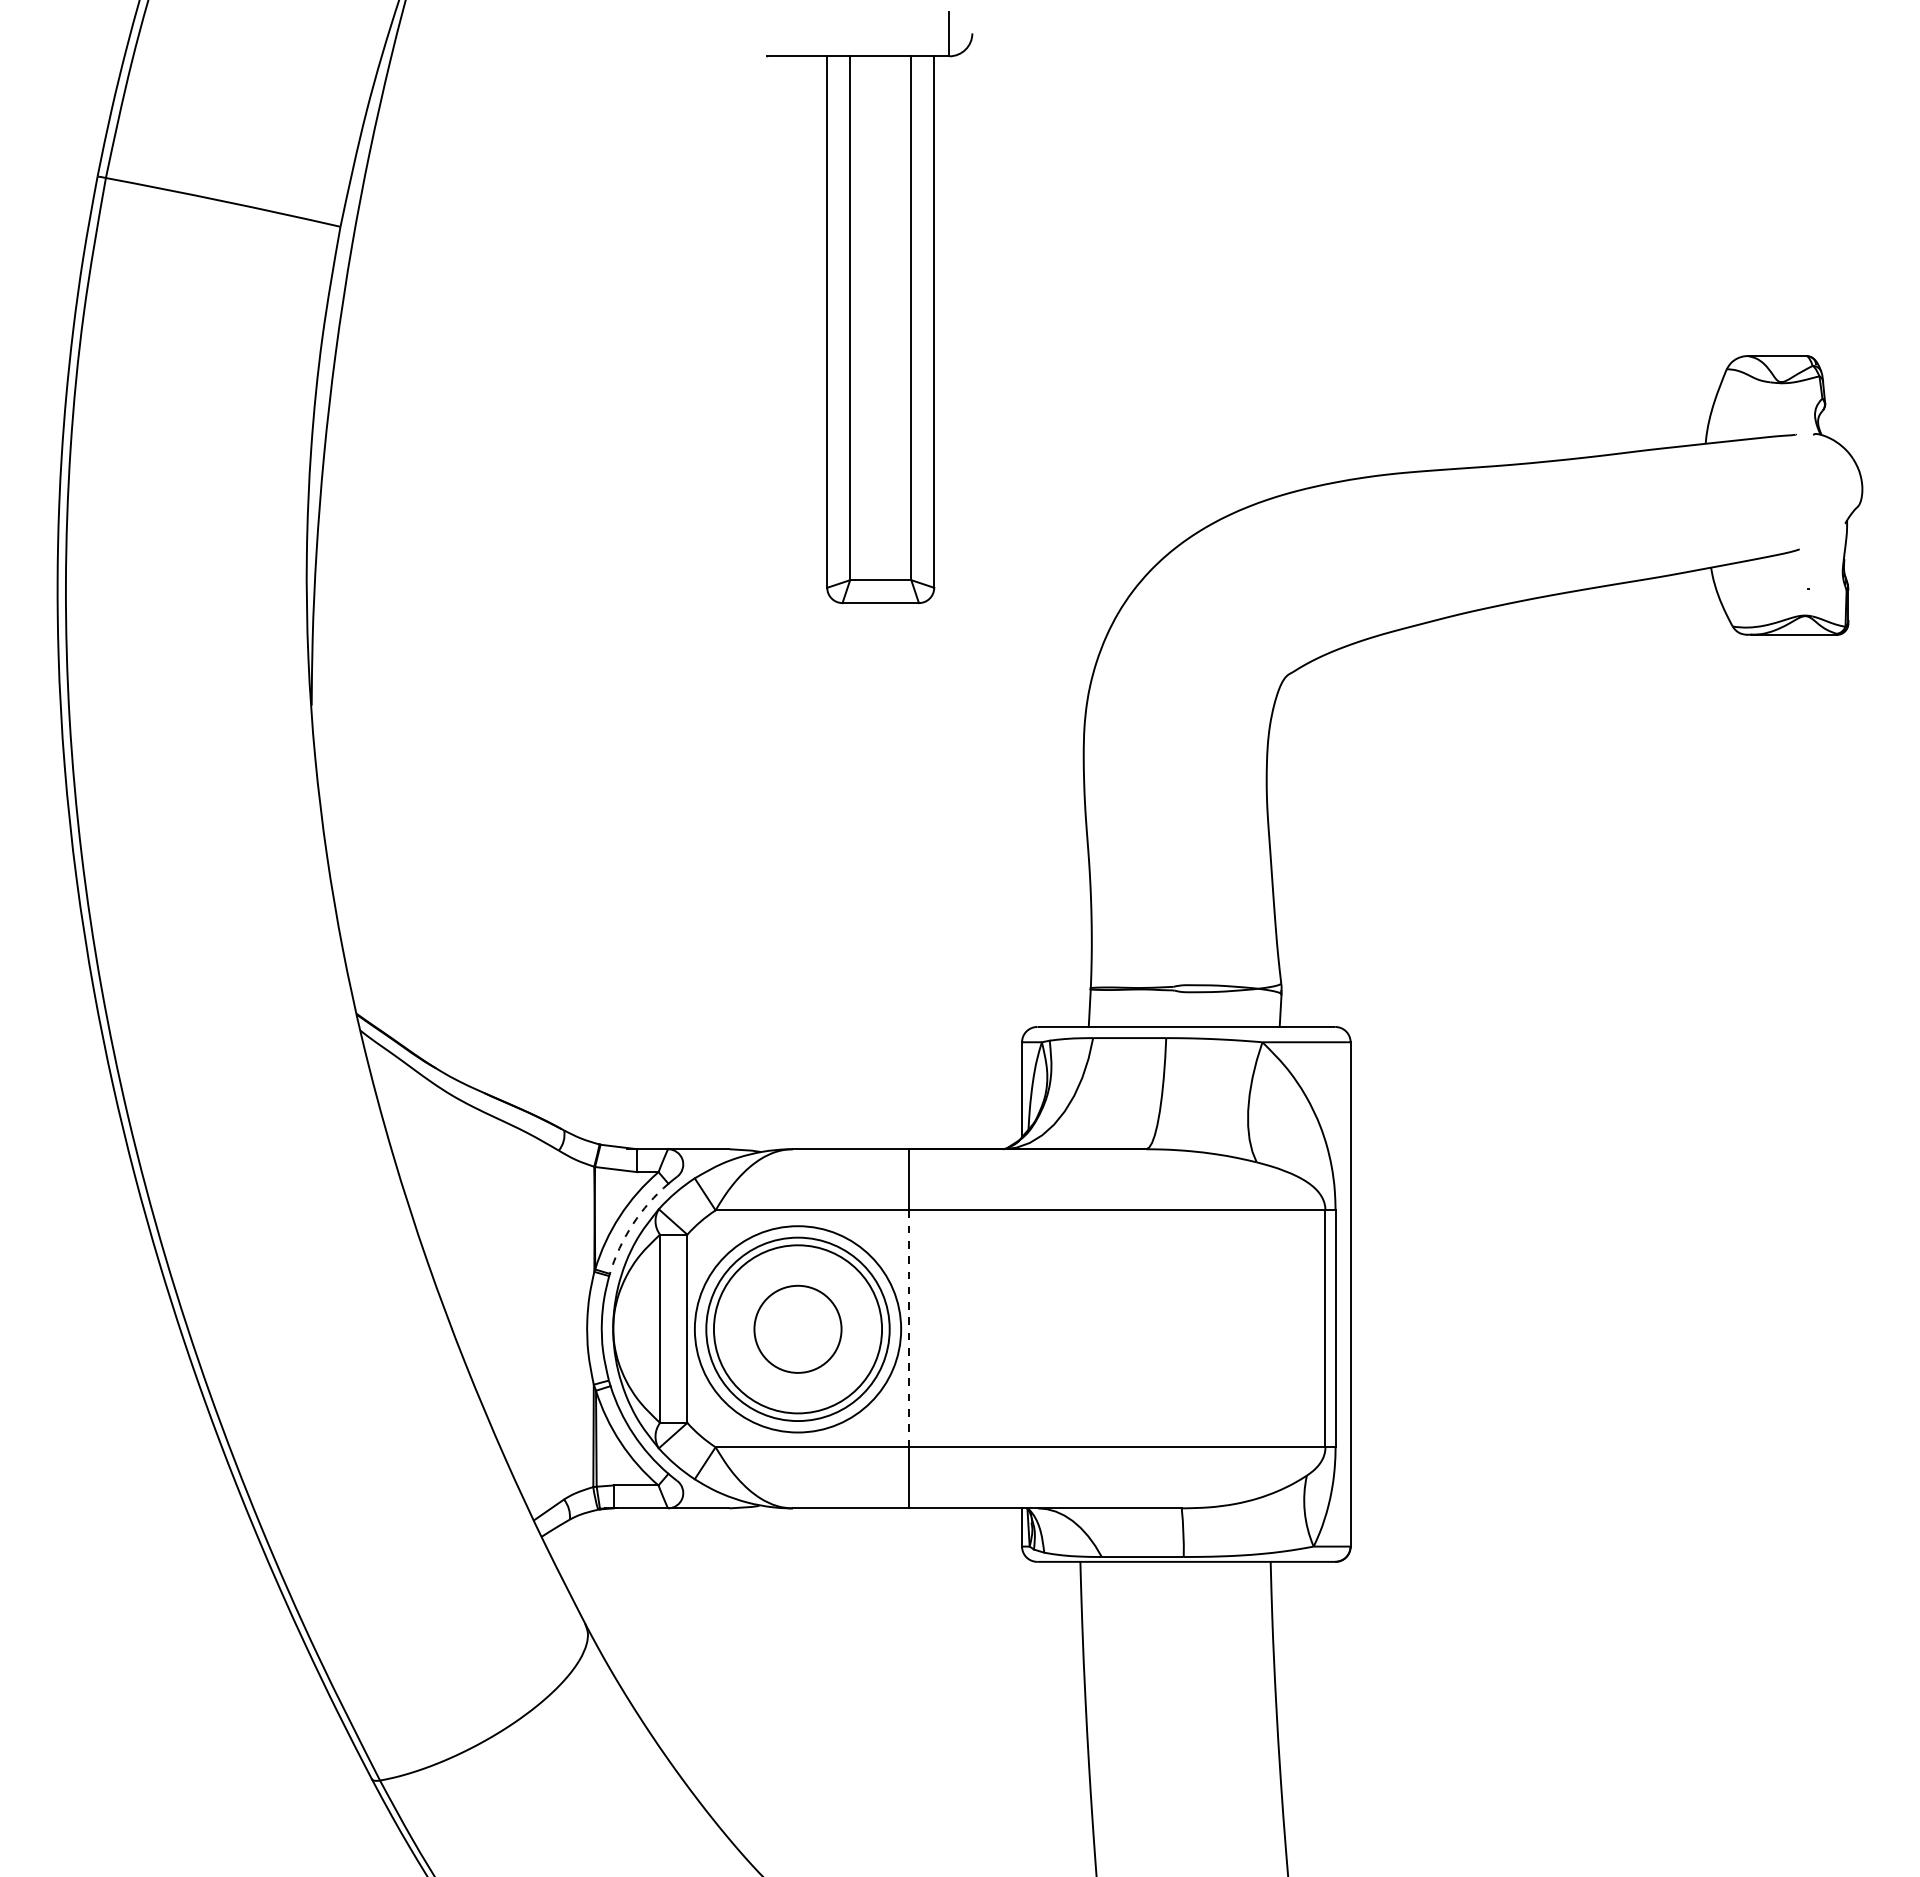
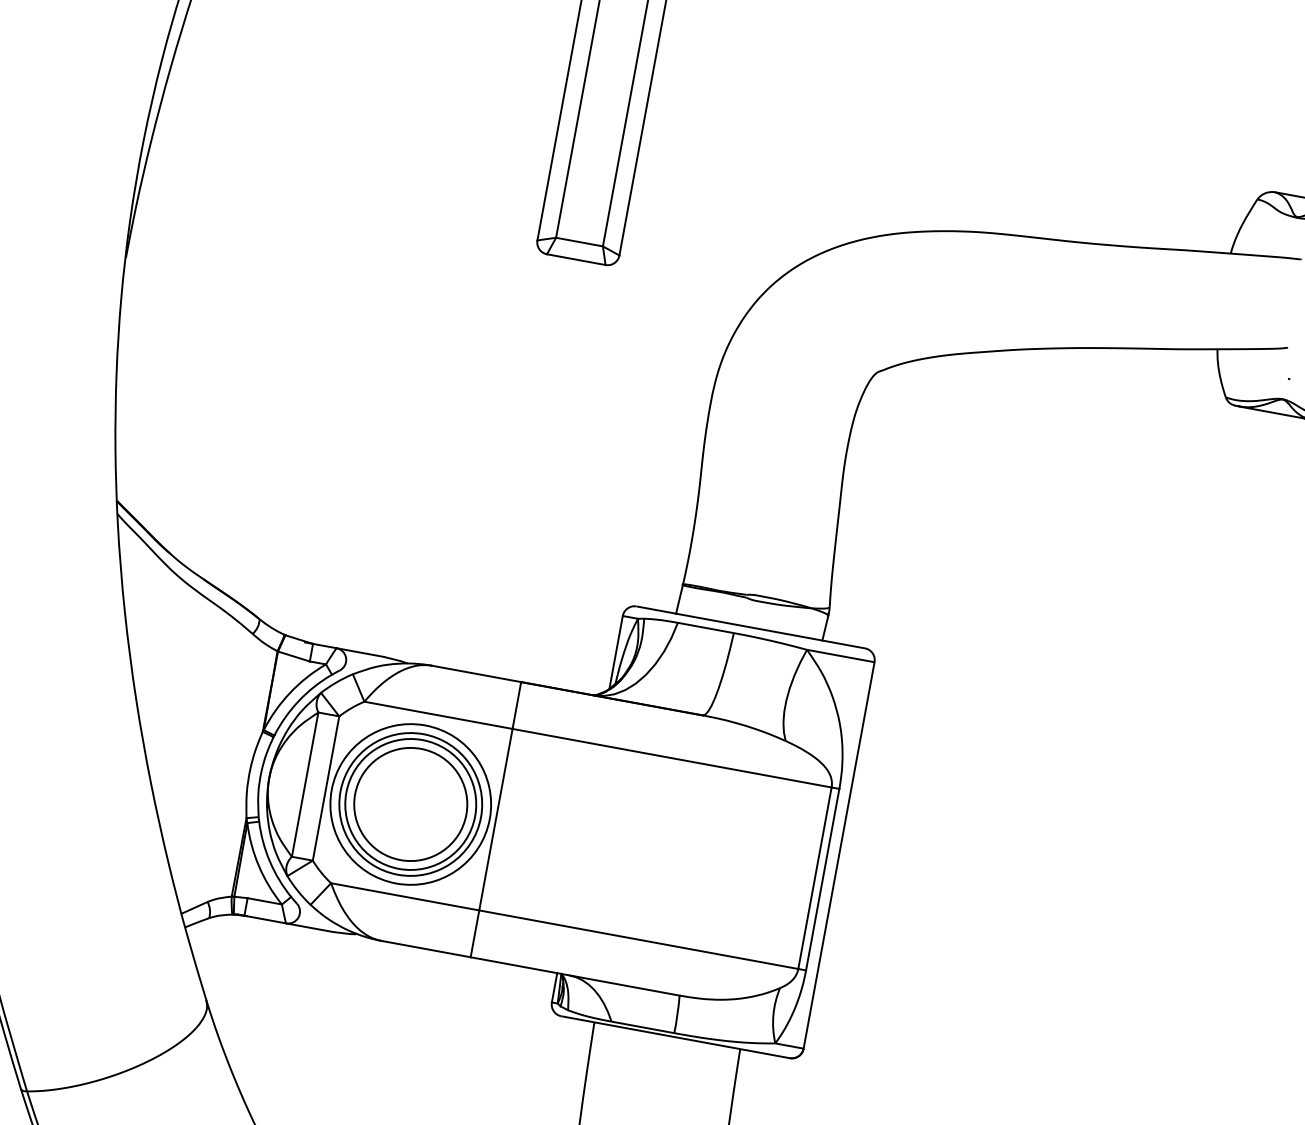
arc: (632, 1224) -> (298, 700), dashed -> solid
circle: (797, 1328) -> (410, 803), size x1.67
line: (909, 1328) -> (496, 819), dashed -> solid

